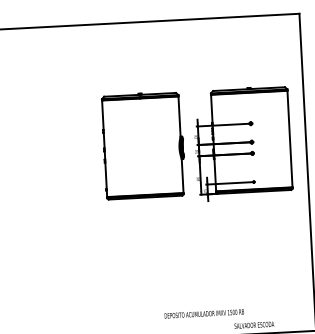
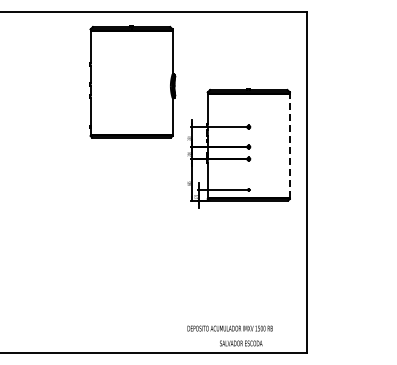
line: (289, 138) -> (289, 145), solid -> dashed
part: (143, 145) -> (132, 81), moved
text: (203, 313) -> (229, 328), moved

